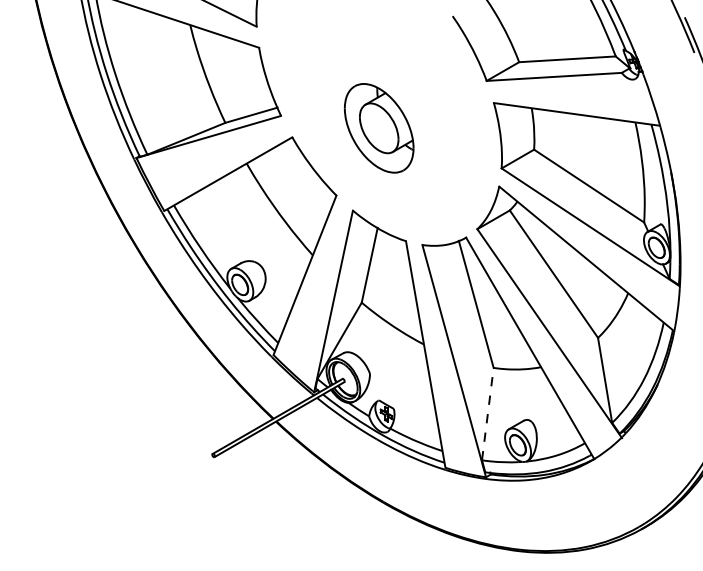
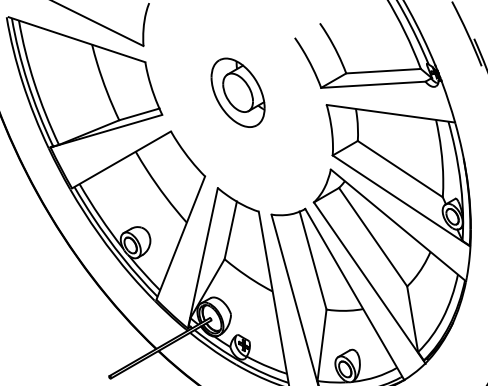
part: (379, 128) -> (238, 92), moved
line: (487, 414) -> (321, 345), dashed -> solid

